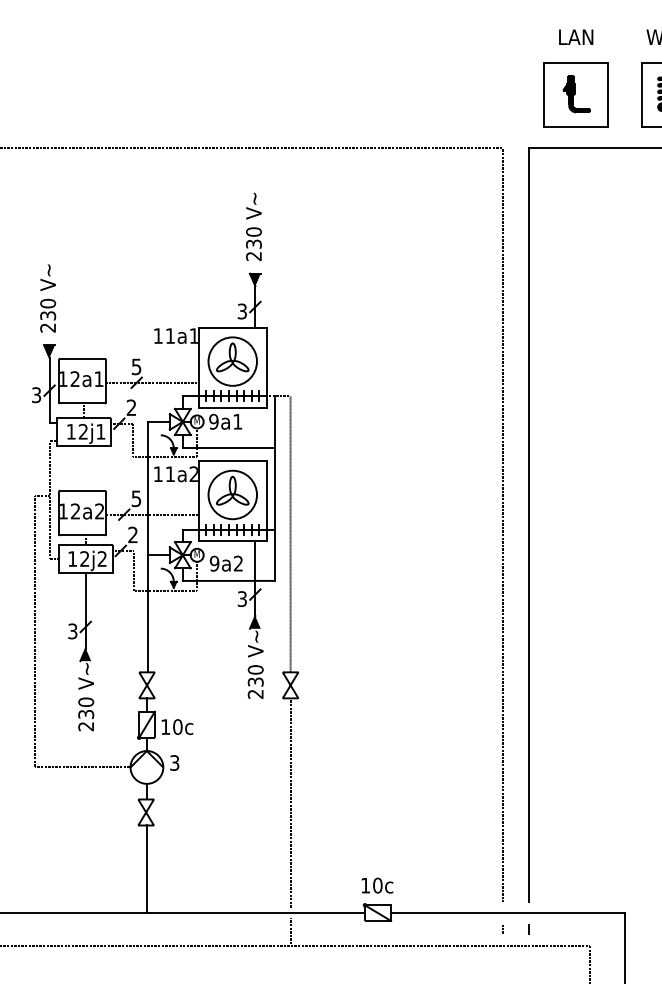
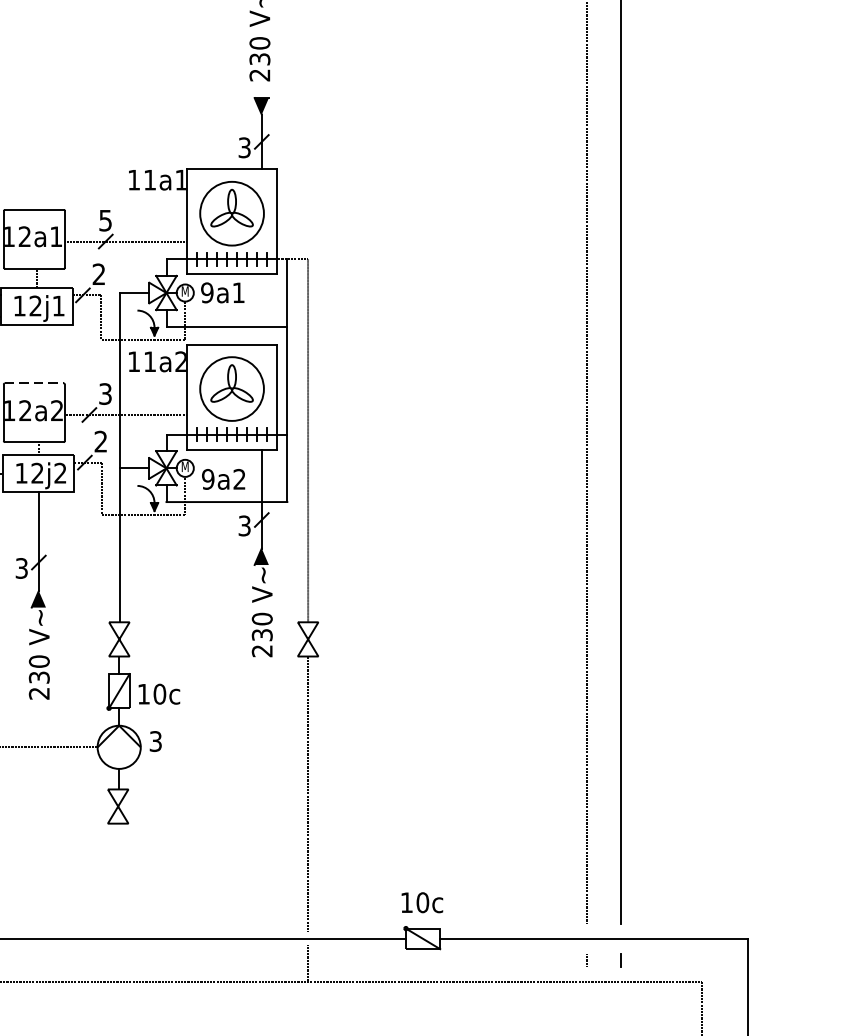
line: (82, 490) -> (34, 383), solid -> dashed
text: (136, 498) -> (105, 393), 5 -> 3
line: (146, 869) -> (118, 881), removed

